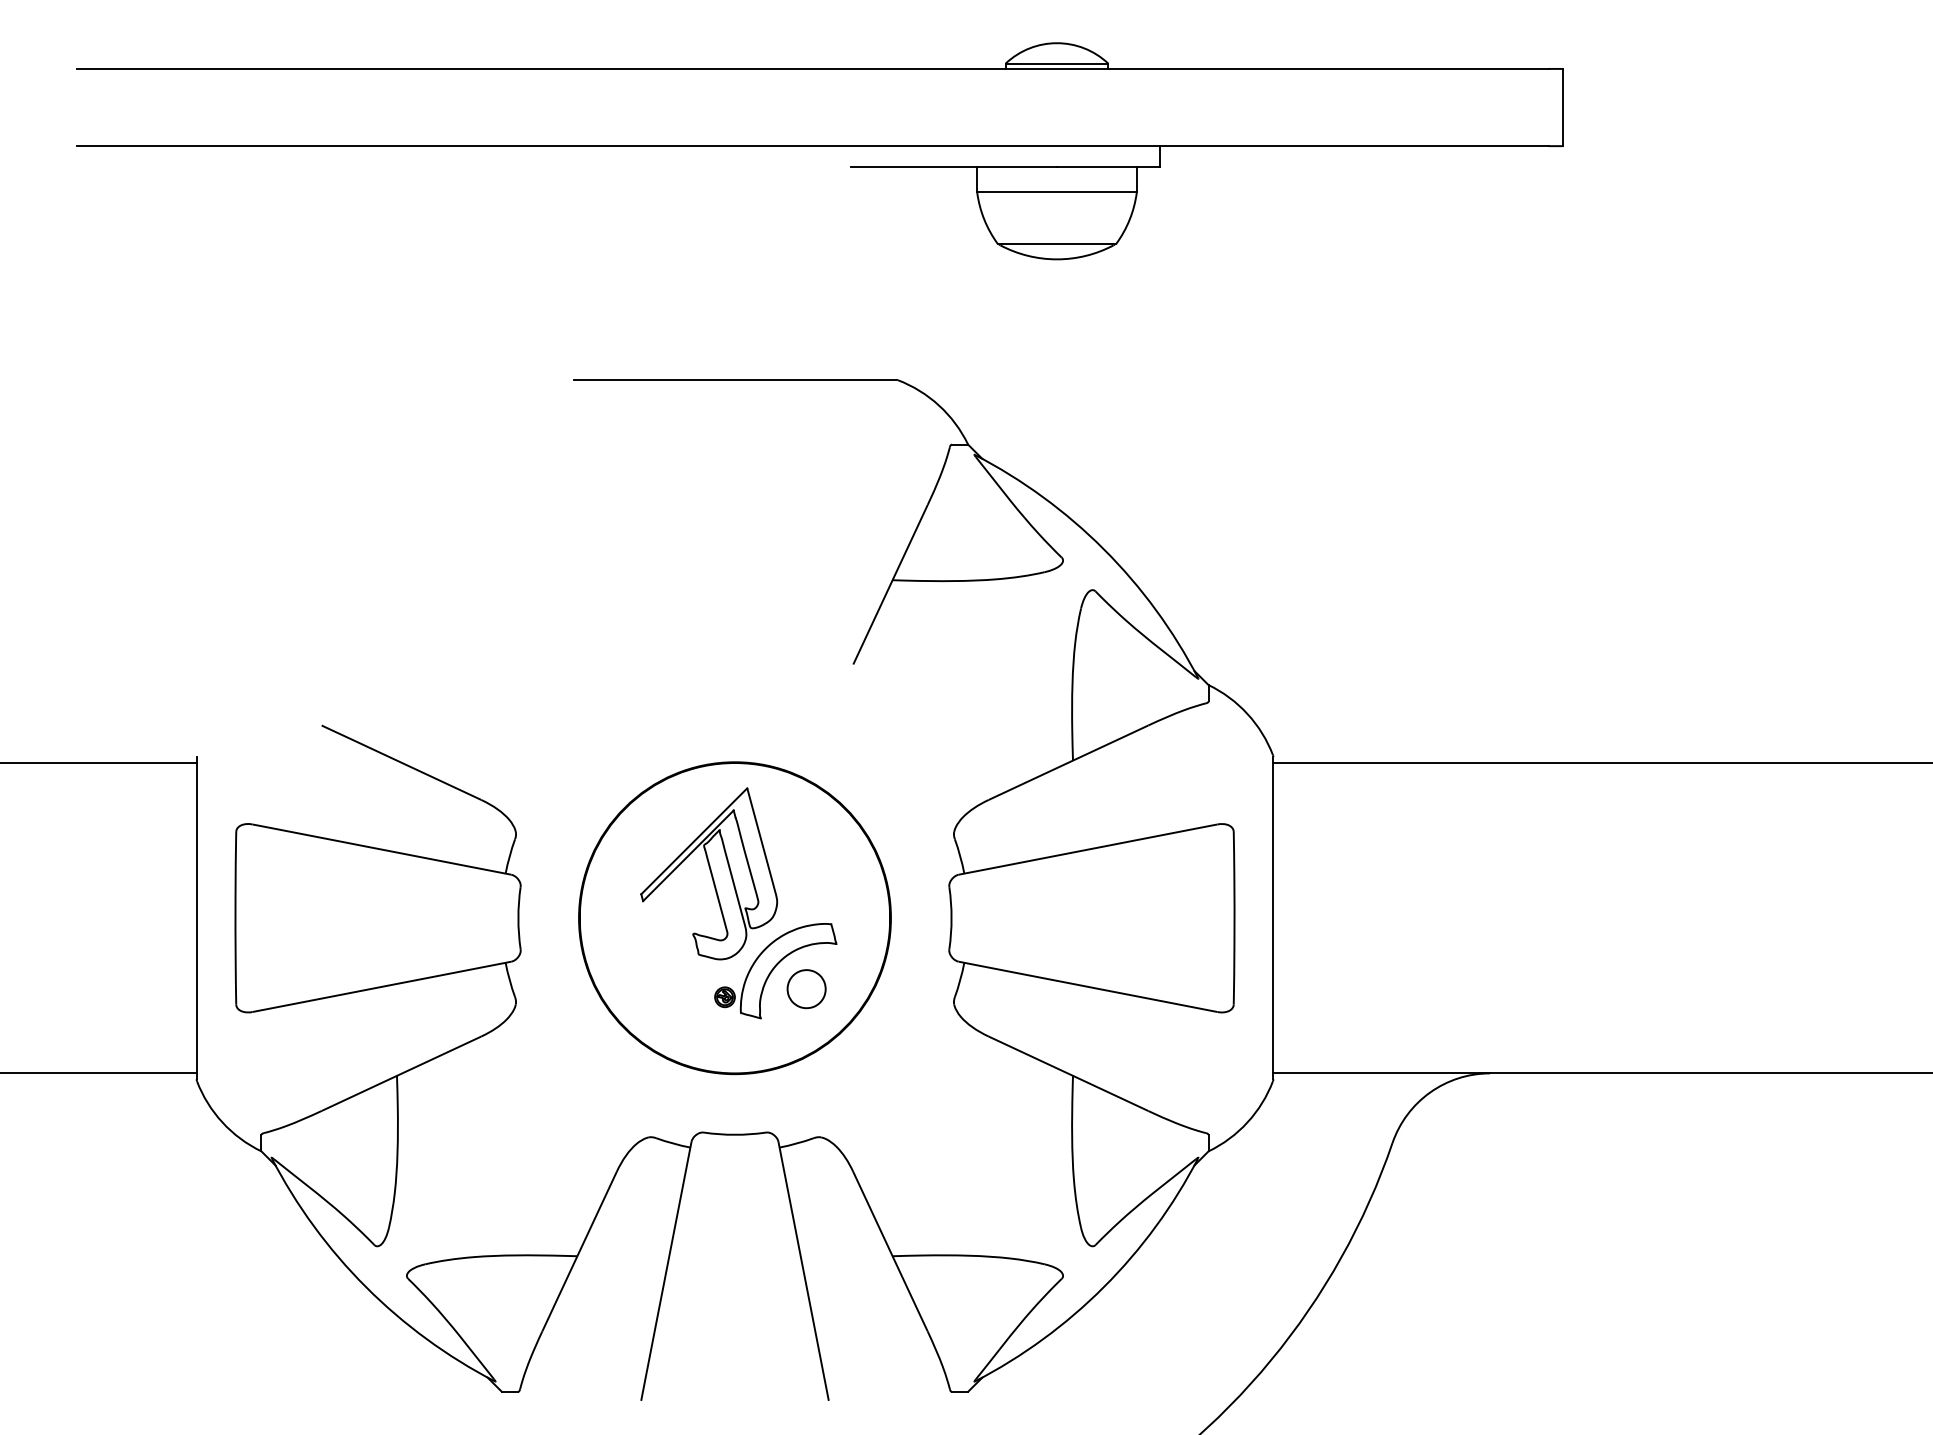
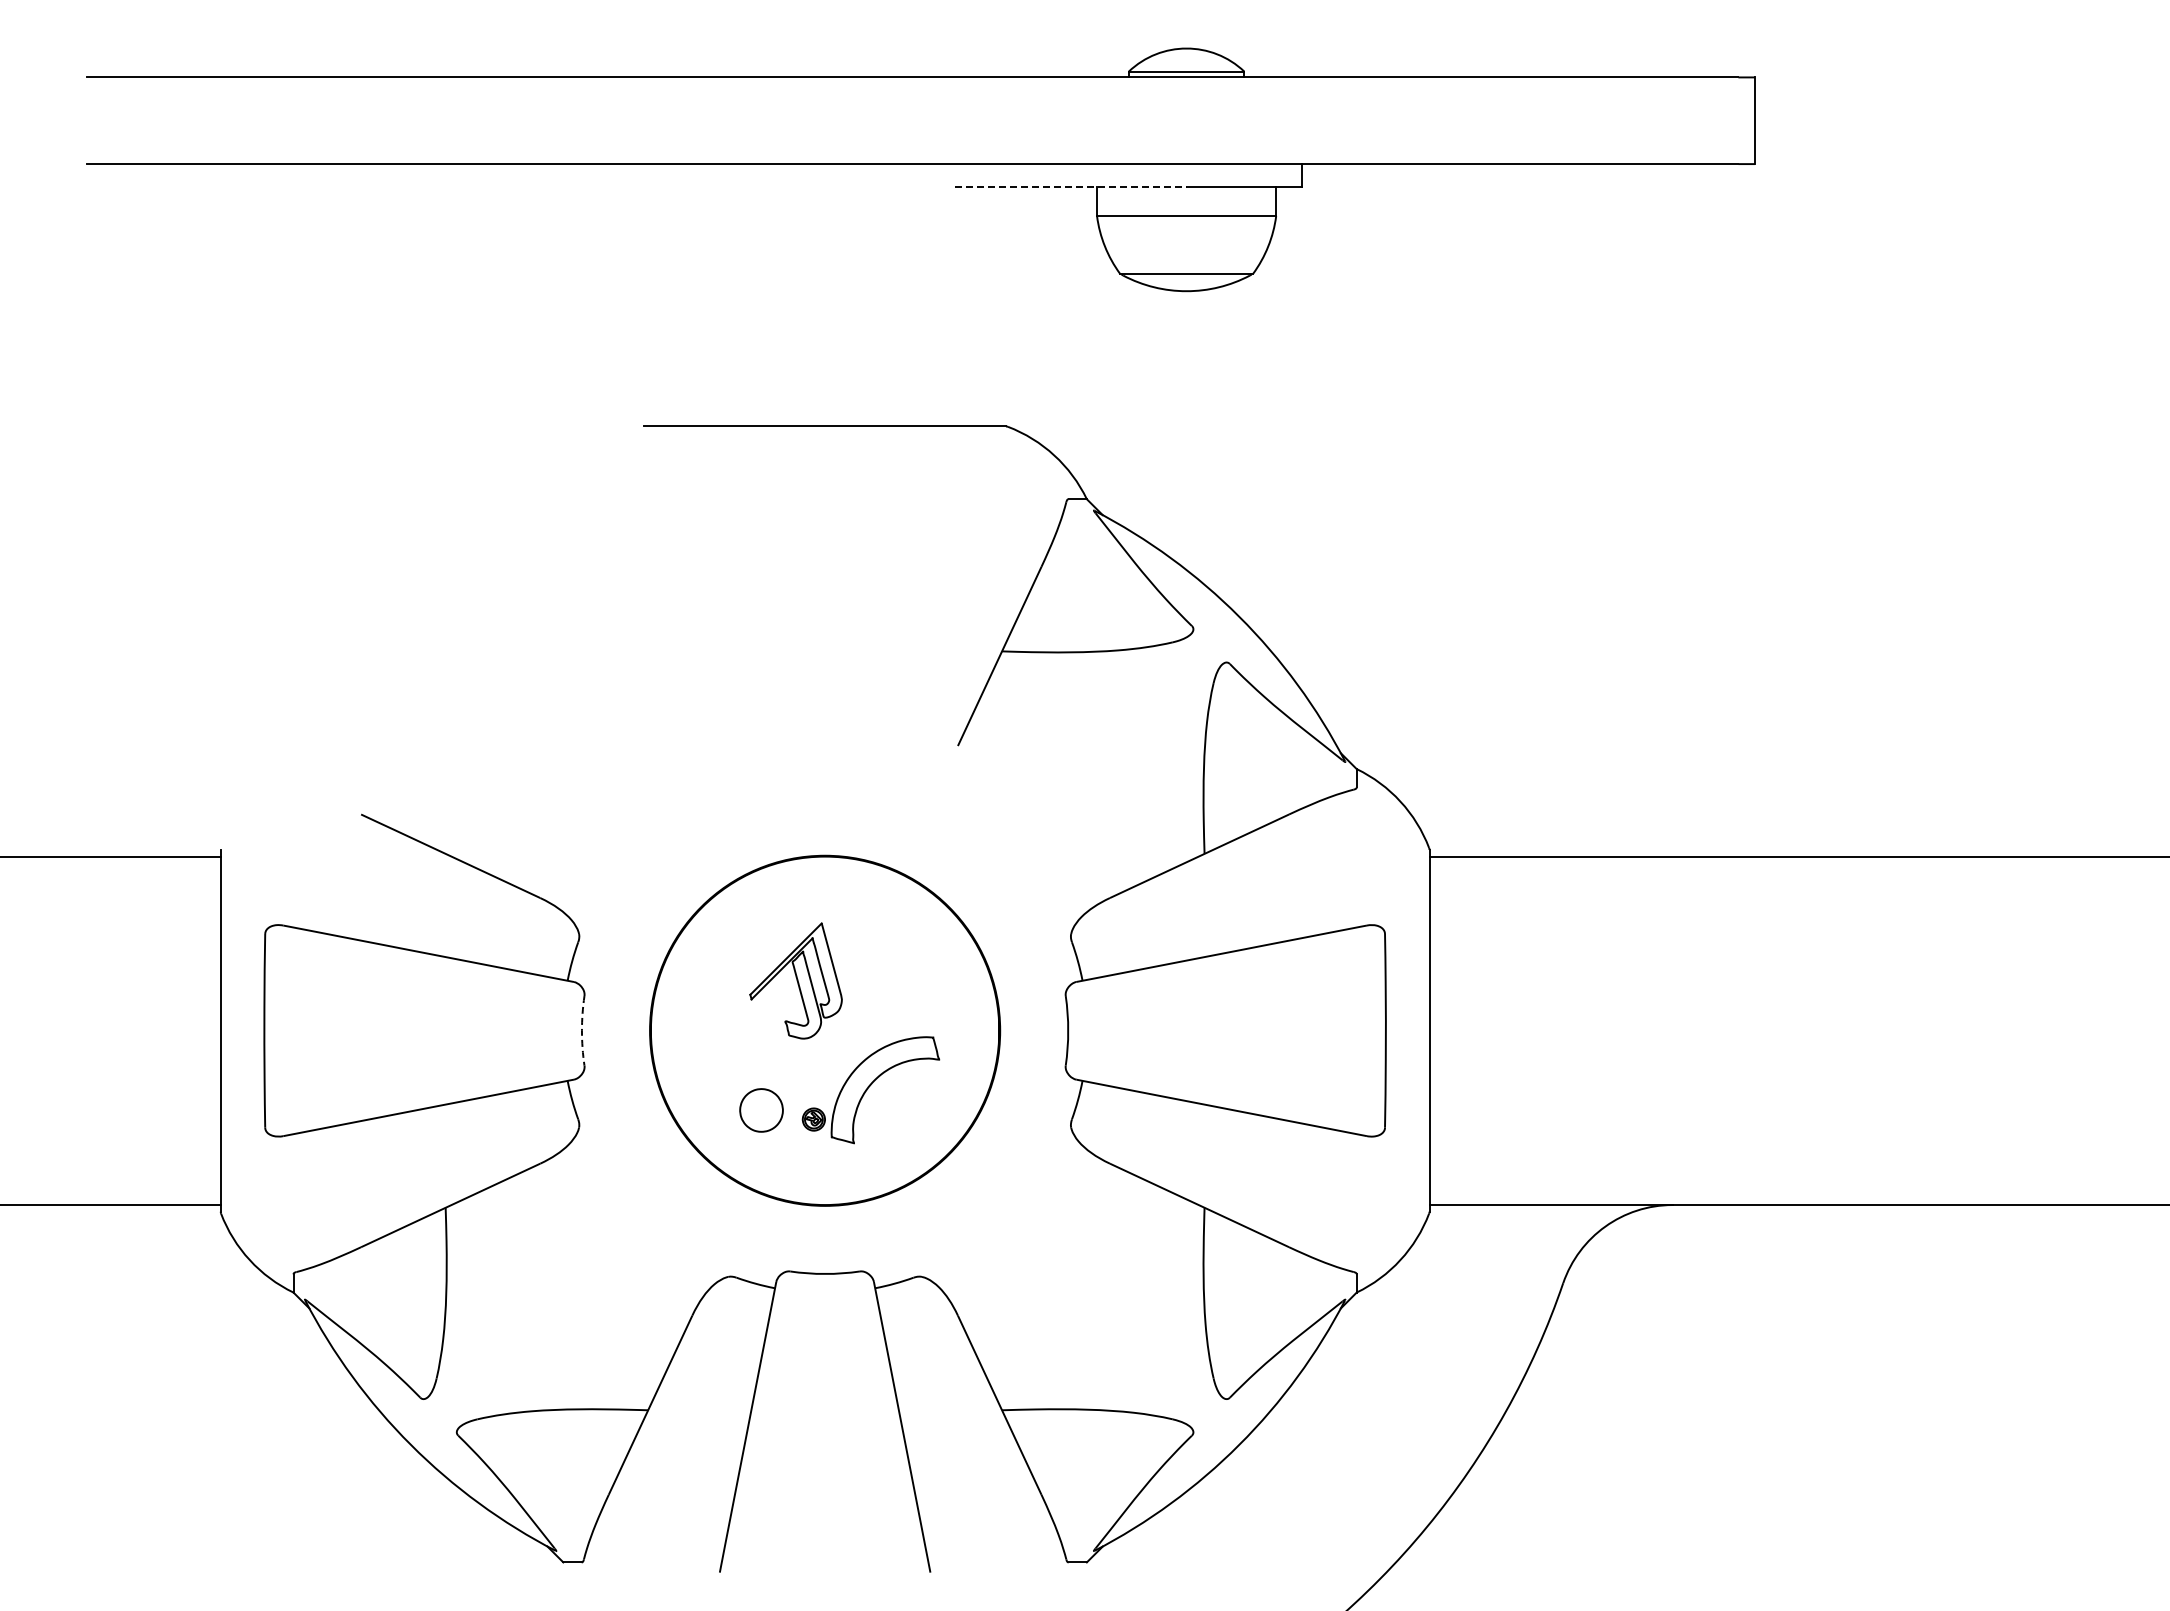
line: (954, 166) -> (1071, 187), solid -> dashed
part: (708, 873) -> (795, 980), size x0.6
arc: (517, 917) -> (581, 1030), solid -> dashed
part: (806, 989) -> (761, 1110), moved

